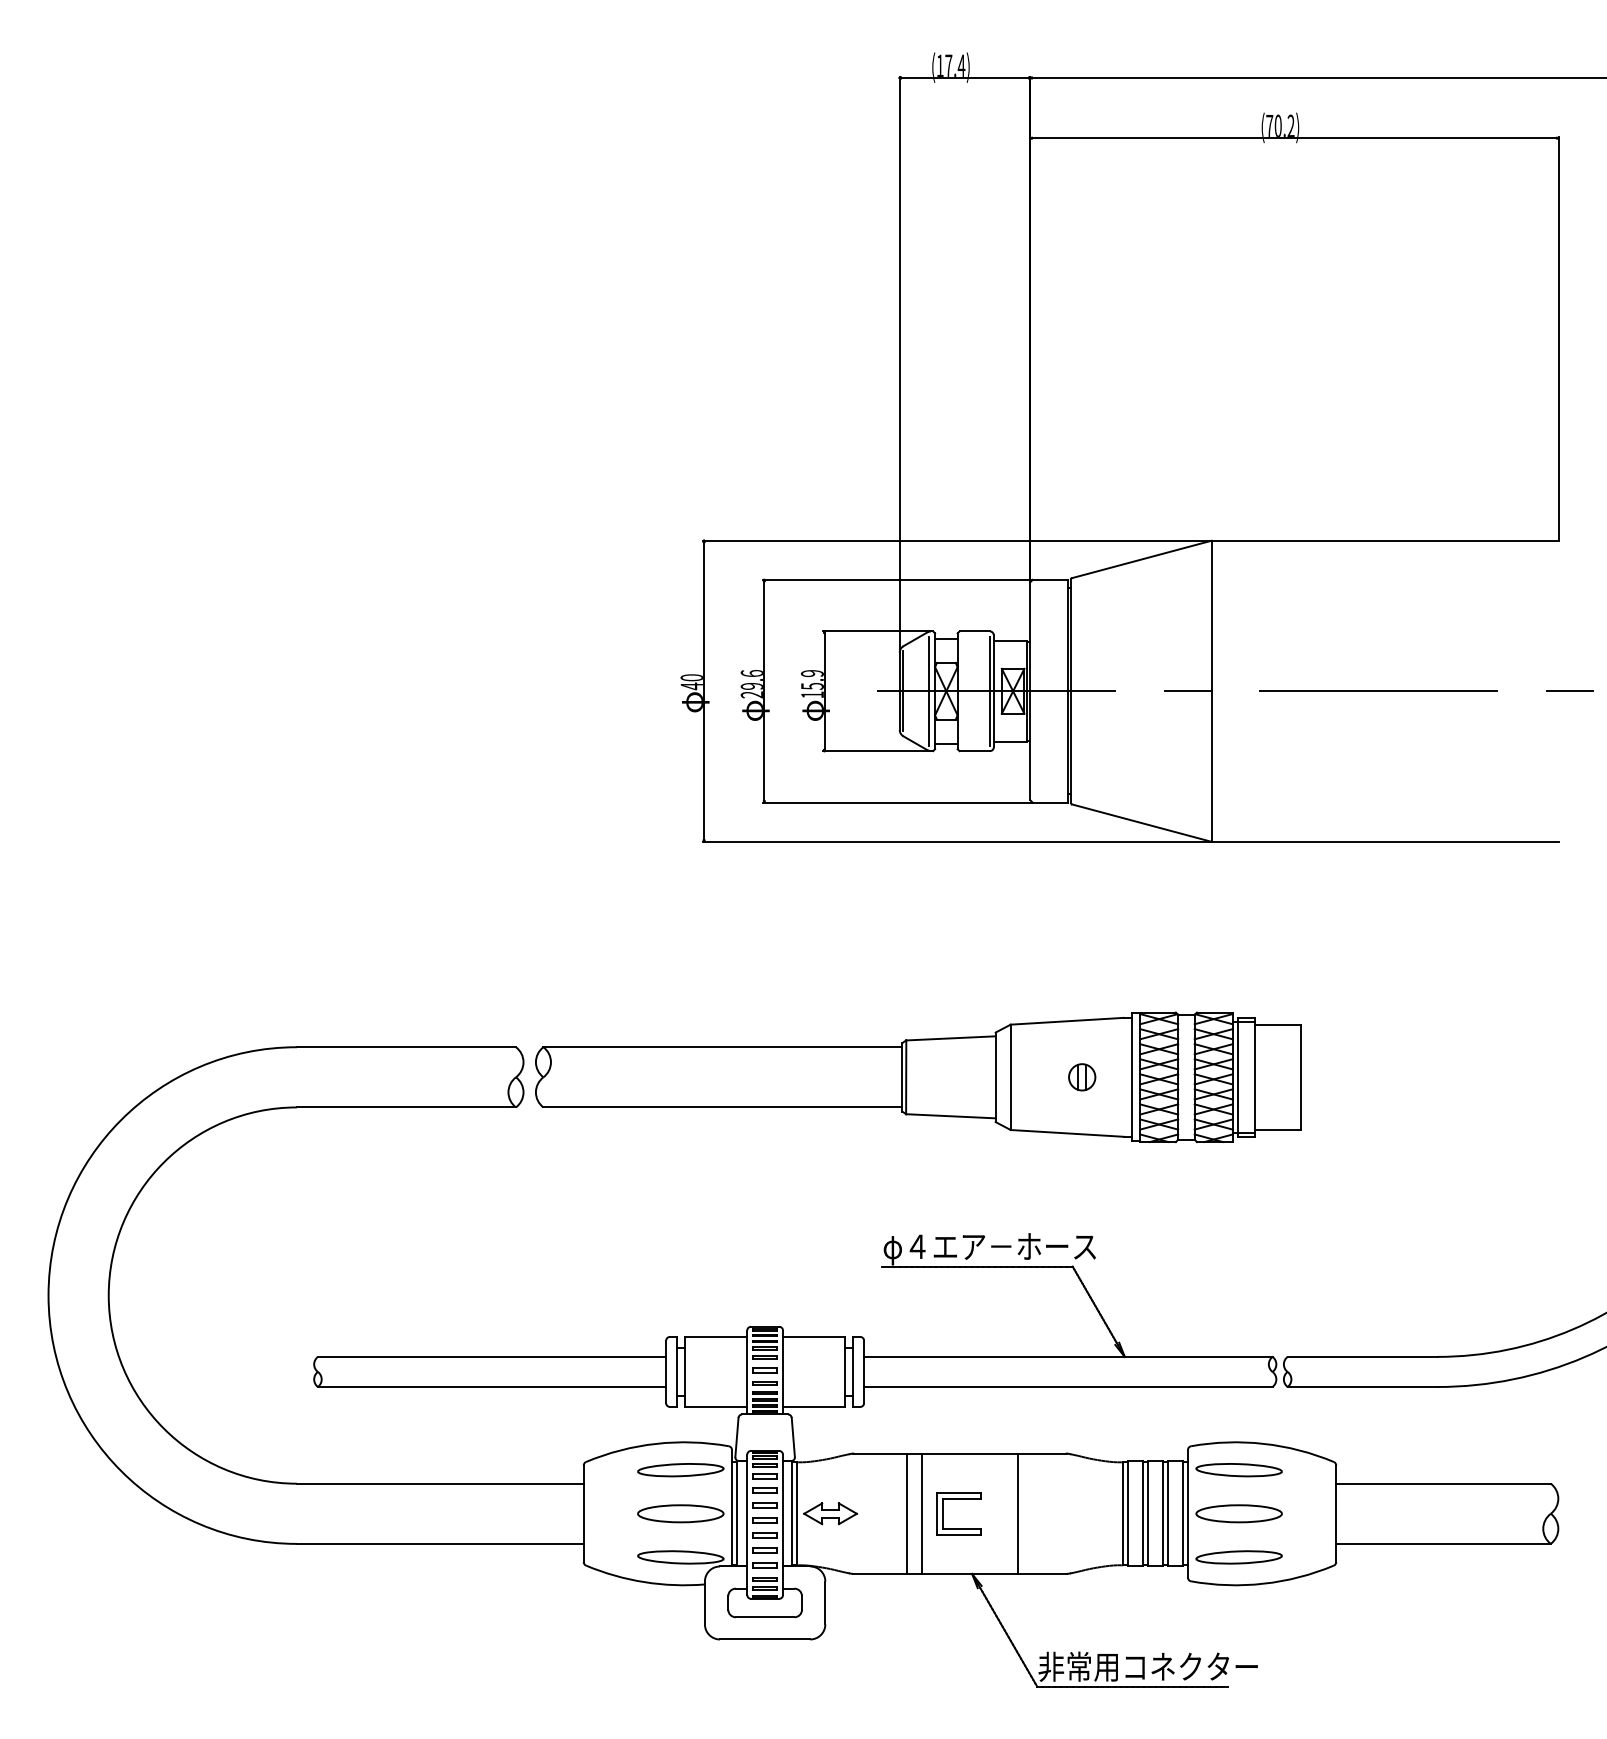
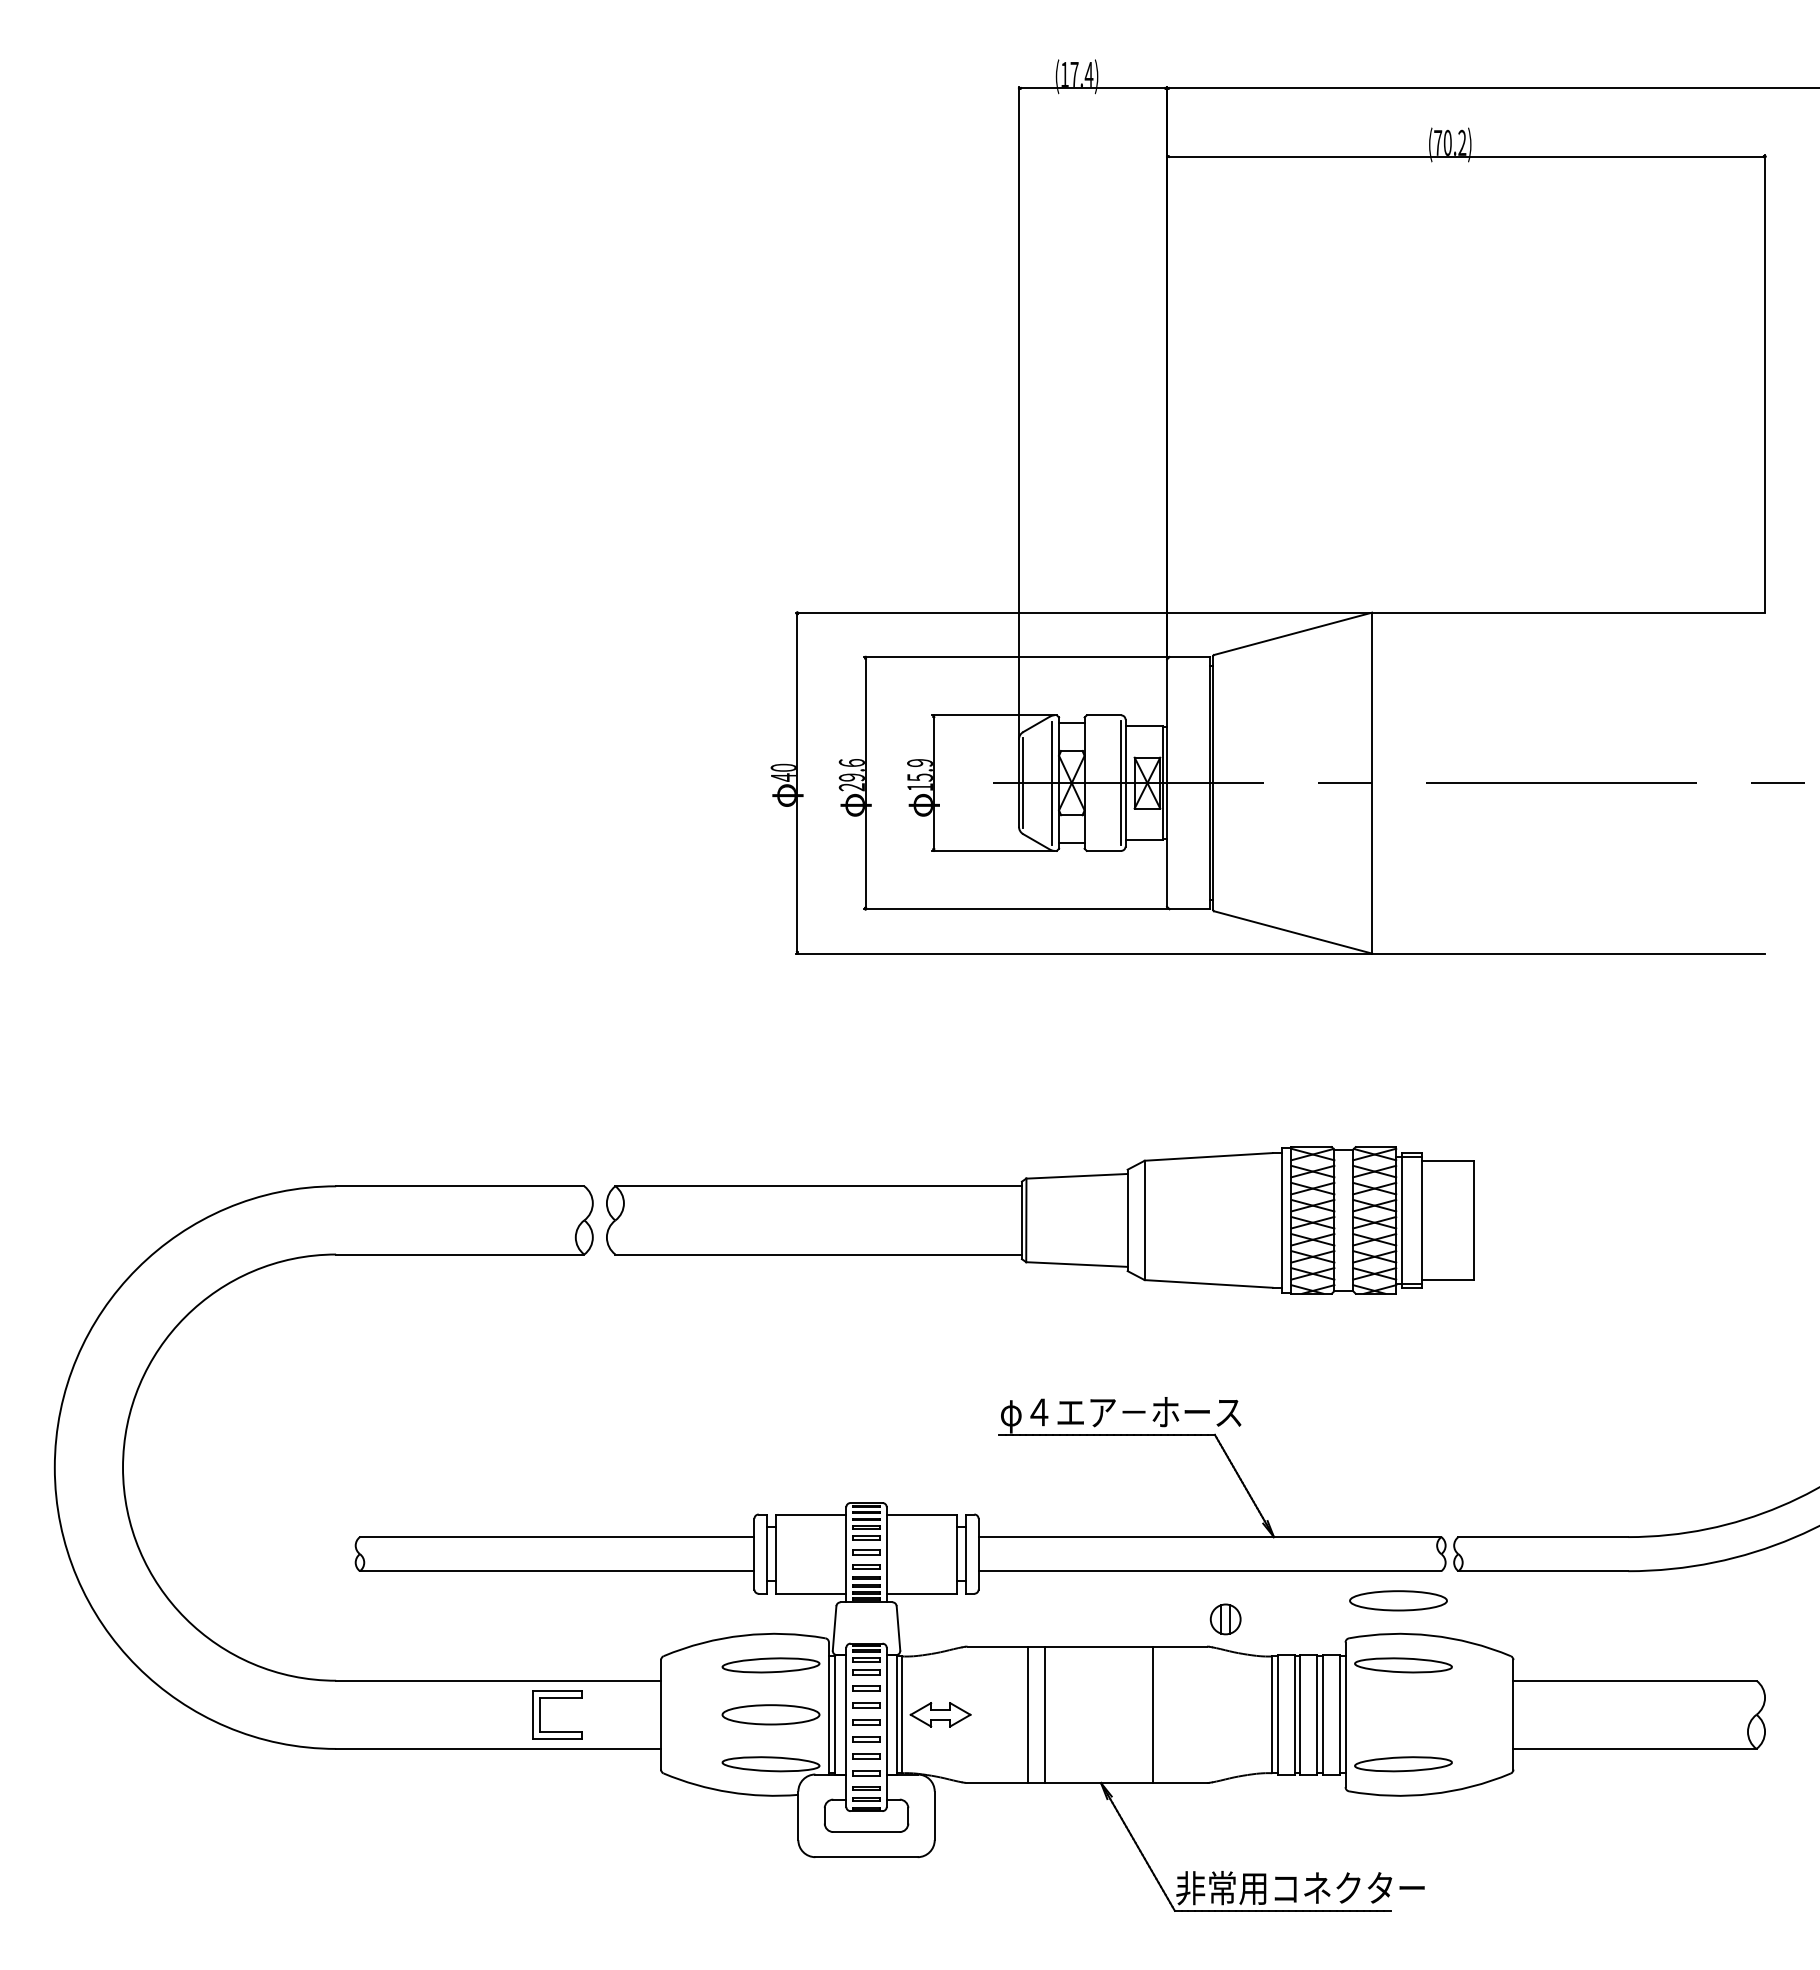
part: (1082, 1077) -> (1225, 1619), moved
part: (959, 1499) -> (557, 1698), moved
part: (1239, 1513) -> (1398, 1600), moved

